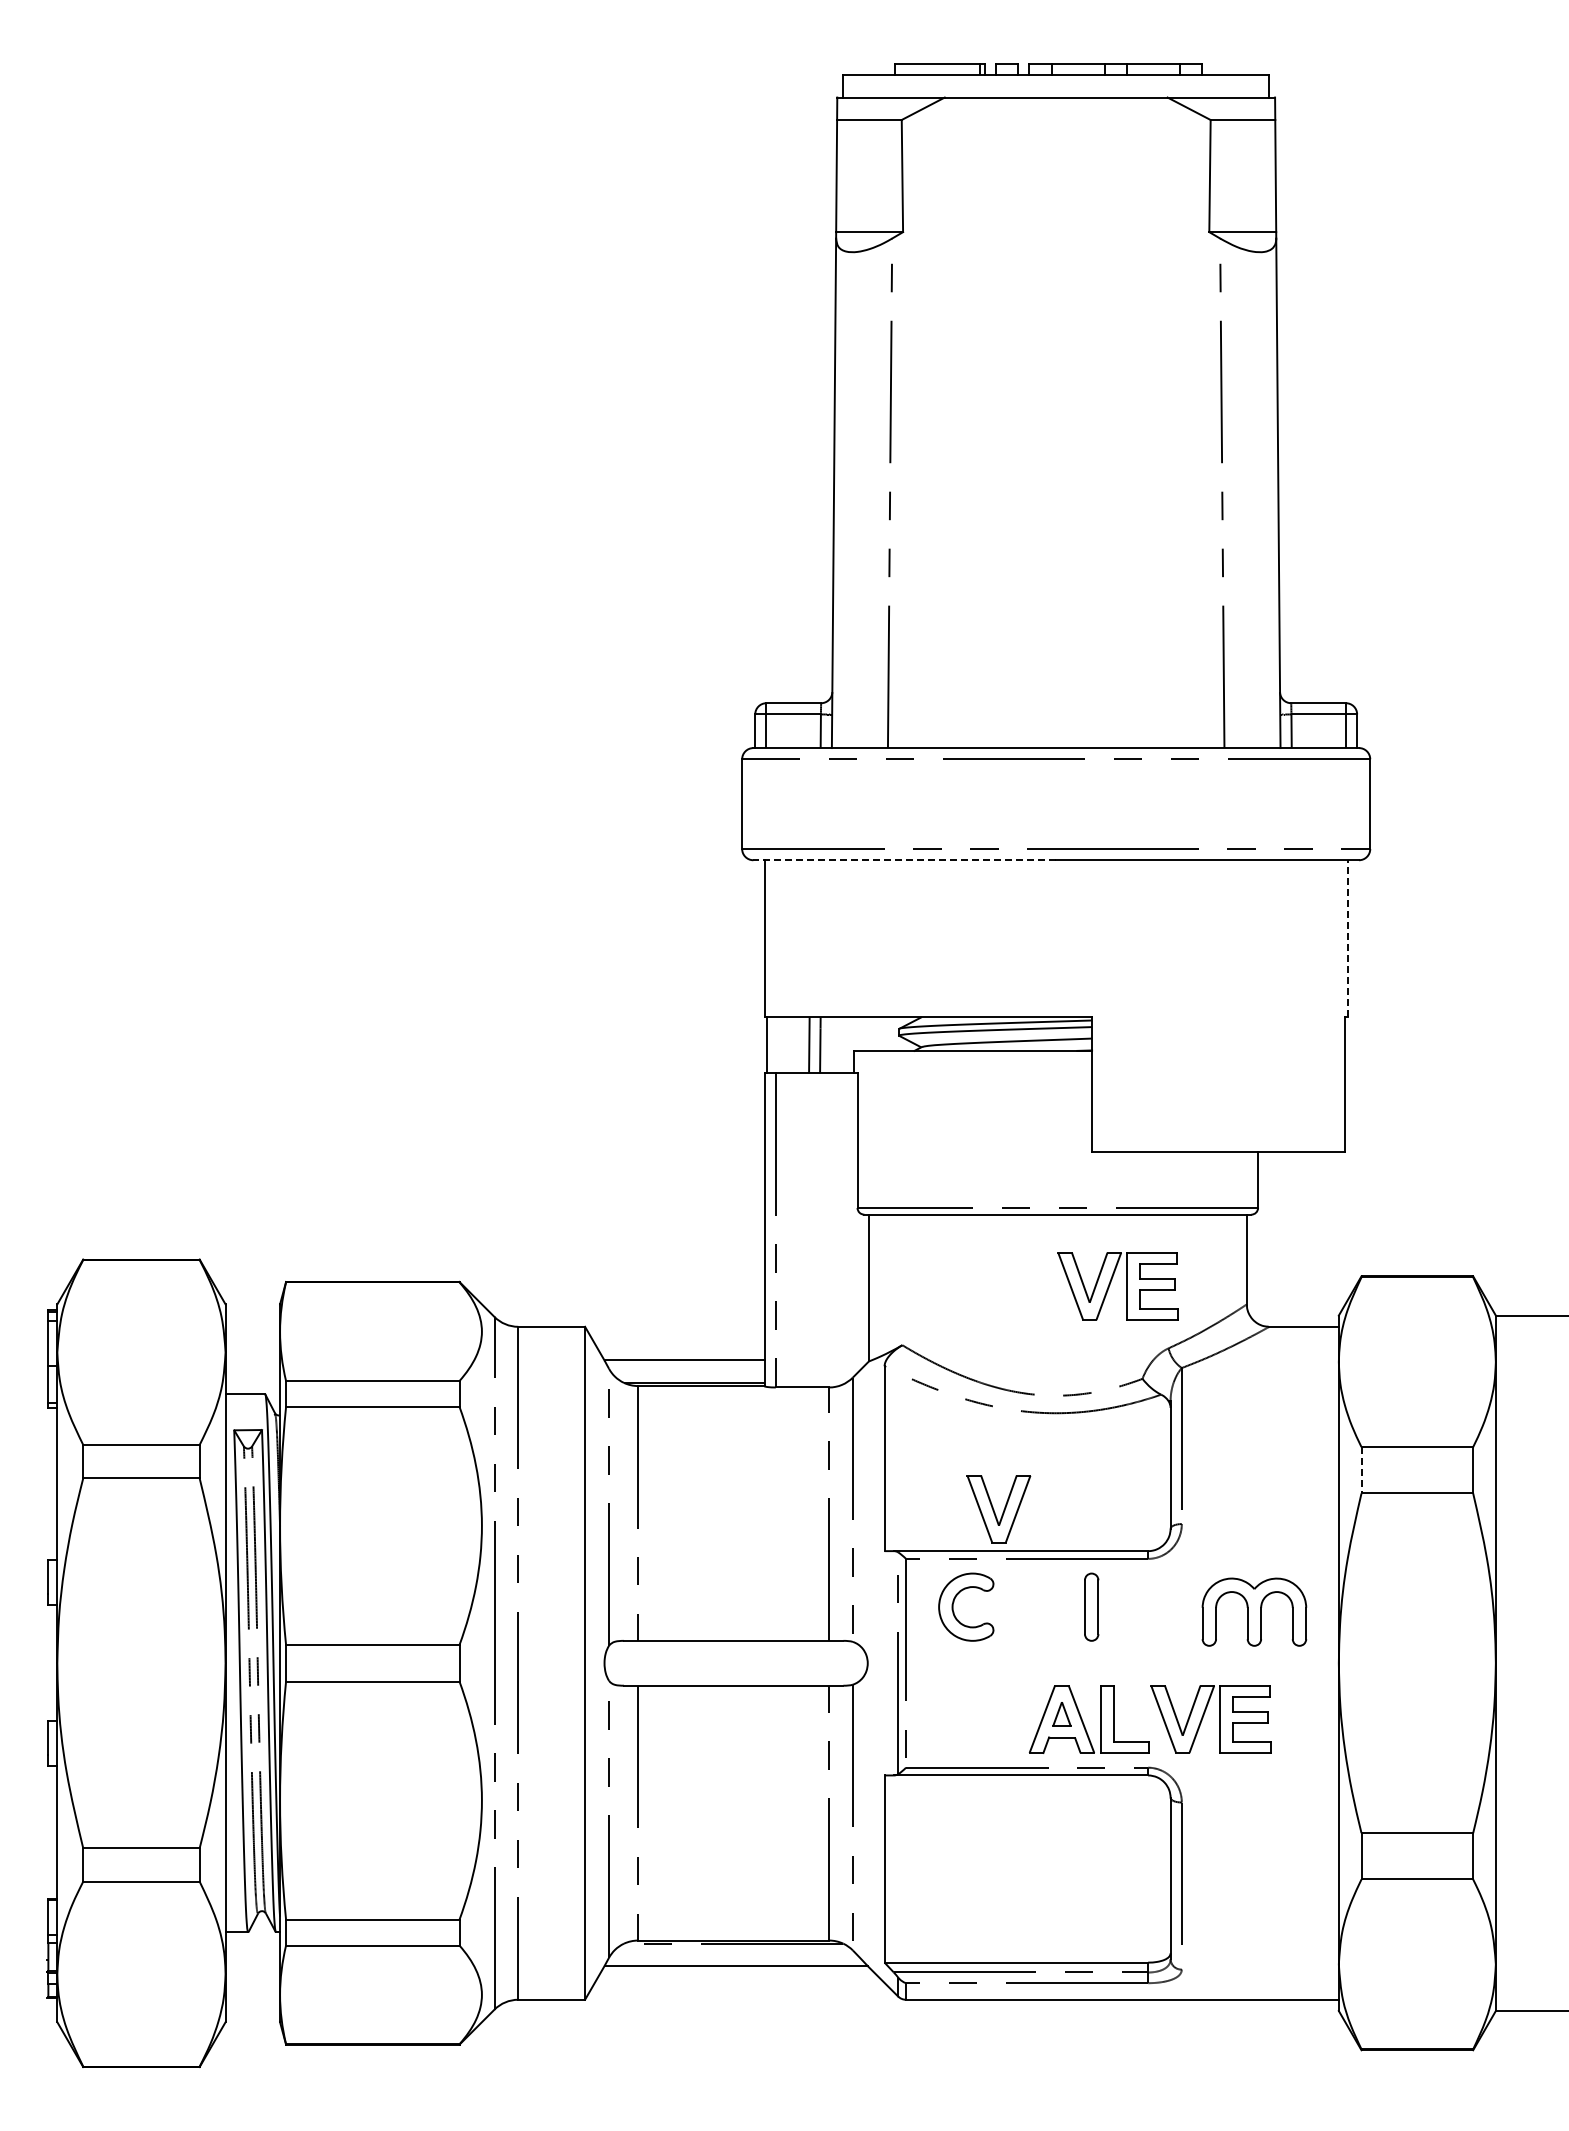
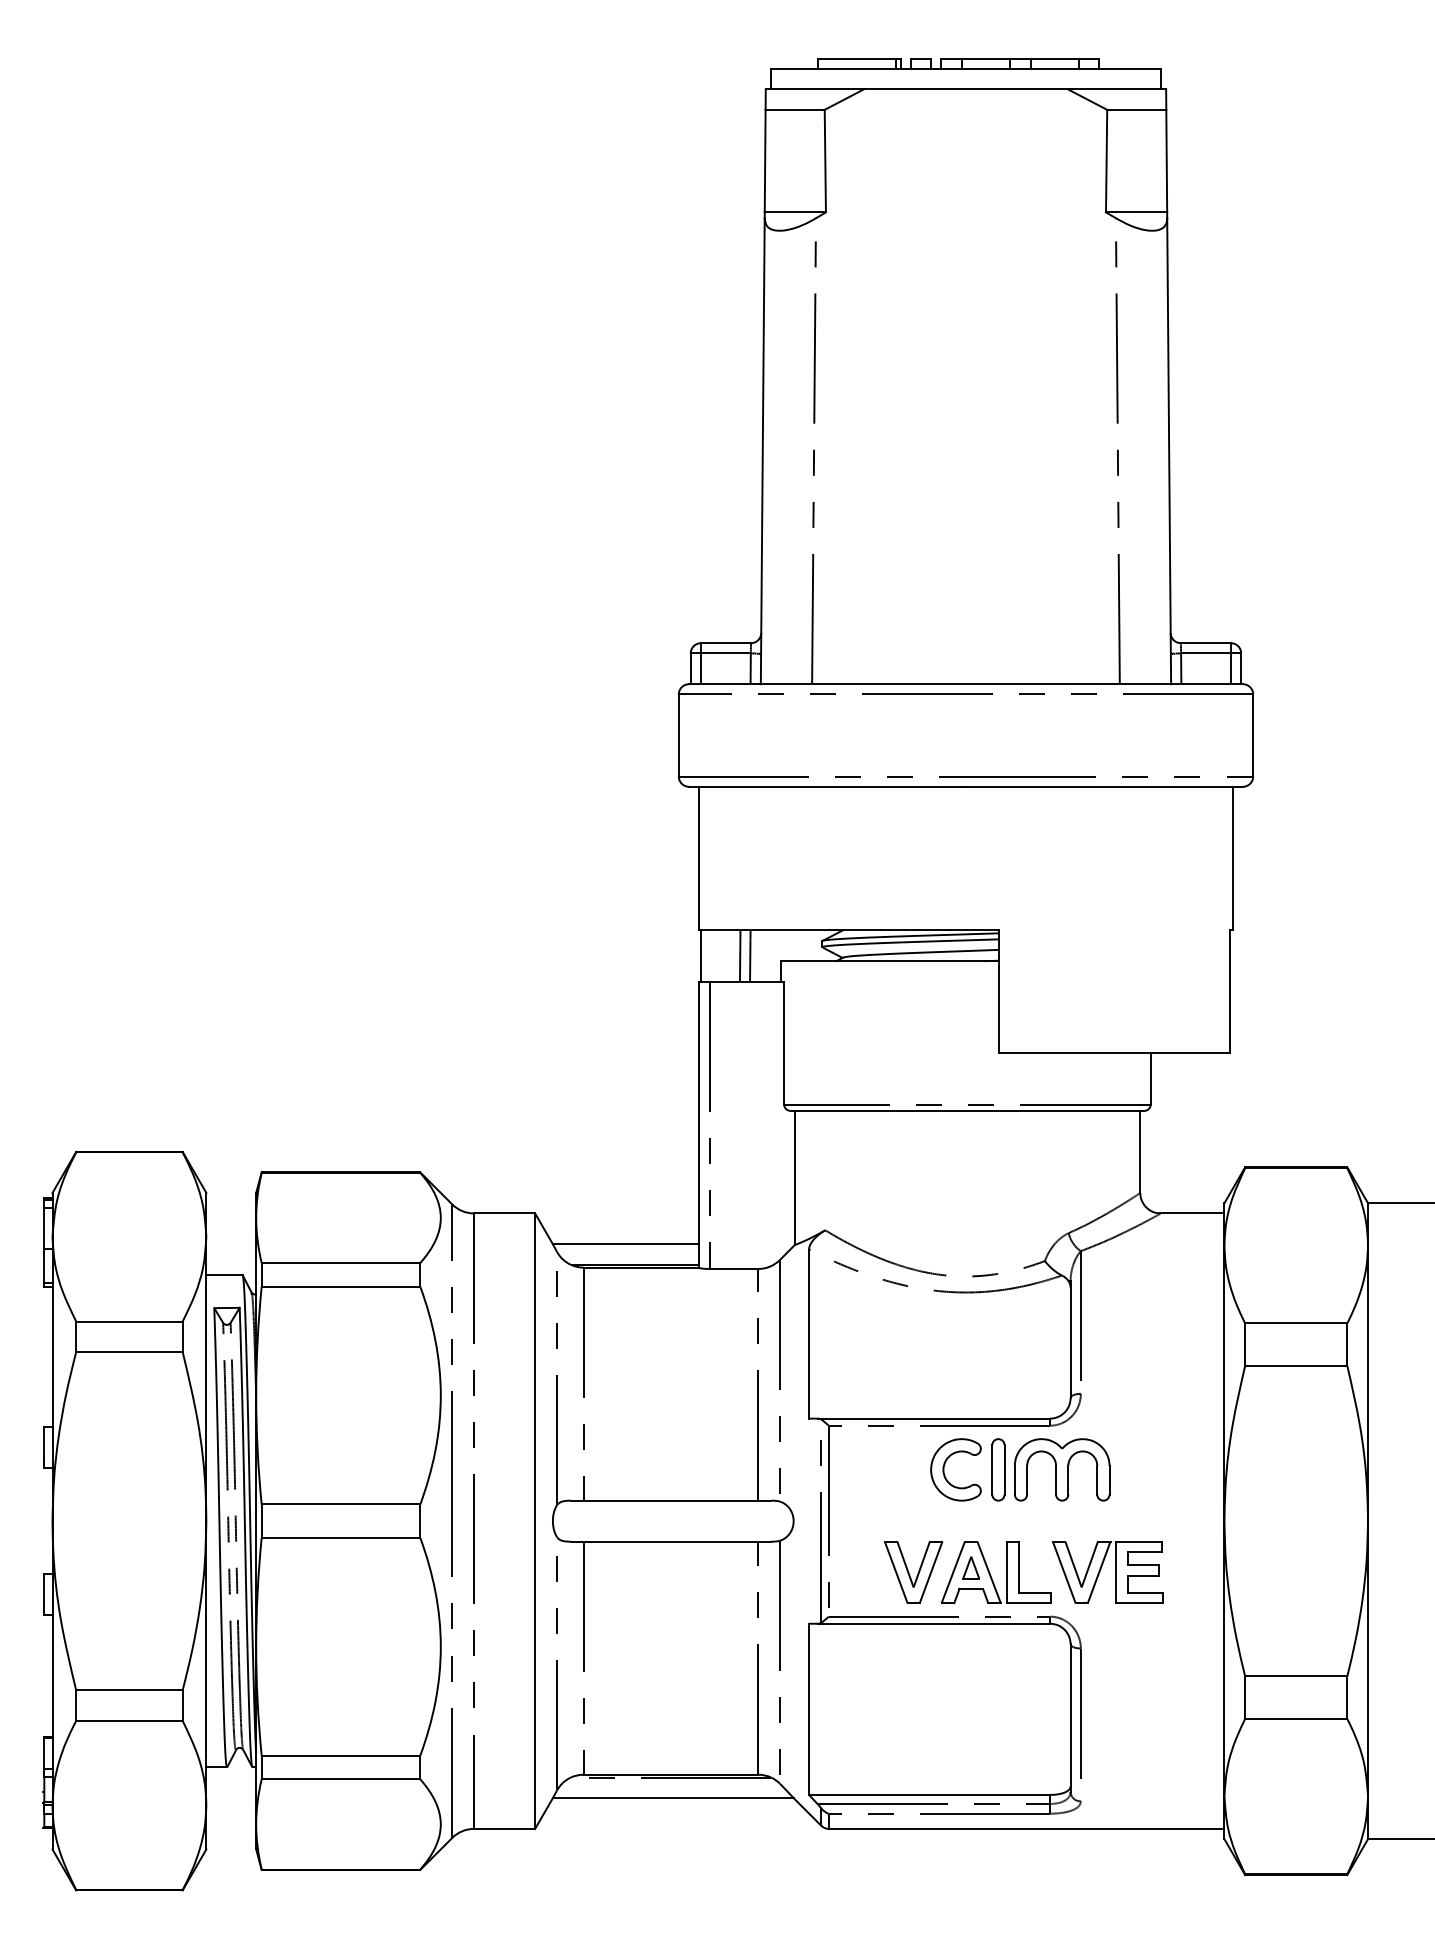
line: (904, 860) -> (827, 787), dashed -> solid
line: (1347, 938) -> (1232, 858), dashed -> solid
part: (1110, 1285) -> (1015, 1175), removed
line: (1361, 1470) -> (1245, 1344), dashed -> solid
part: (998, 1509) -> (913, 1572), moved
part: (954, 1602) -> (945, 1465), moved
part: (1254, 1611) -> (1062, 1469), moved

